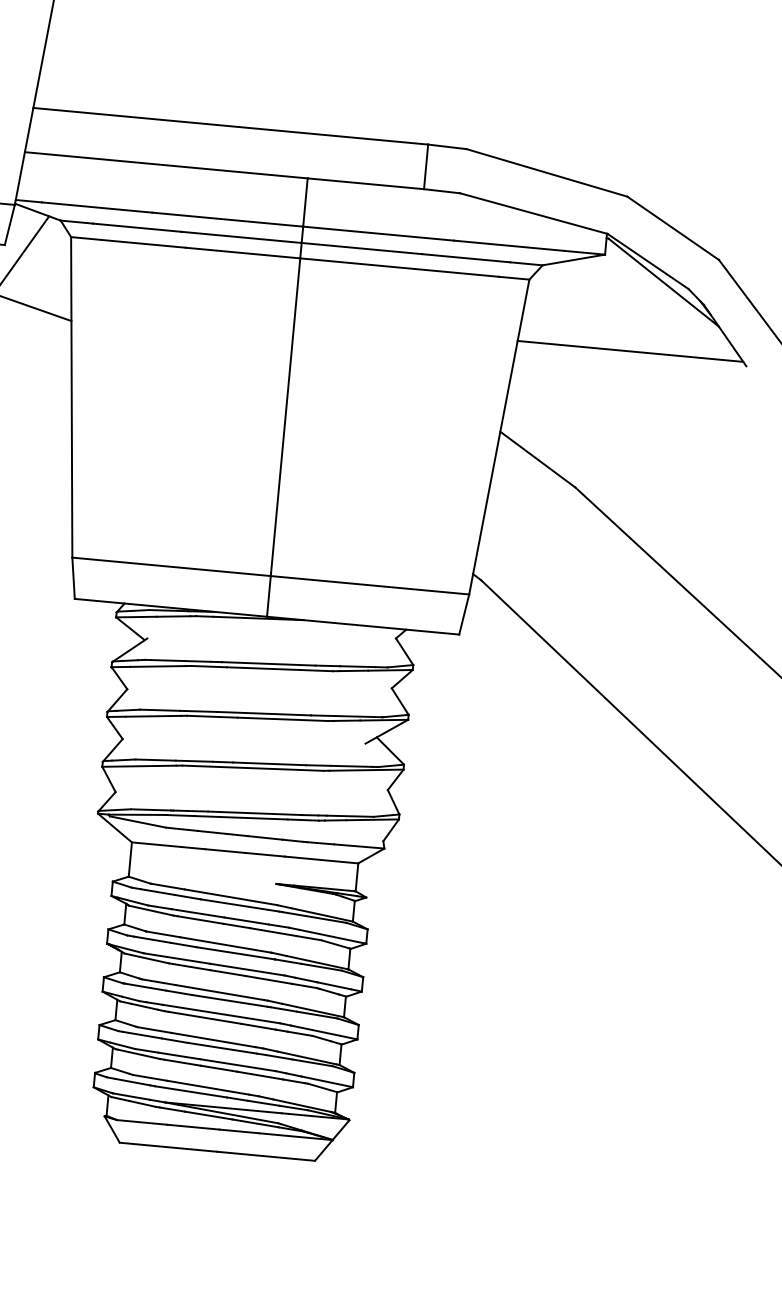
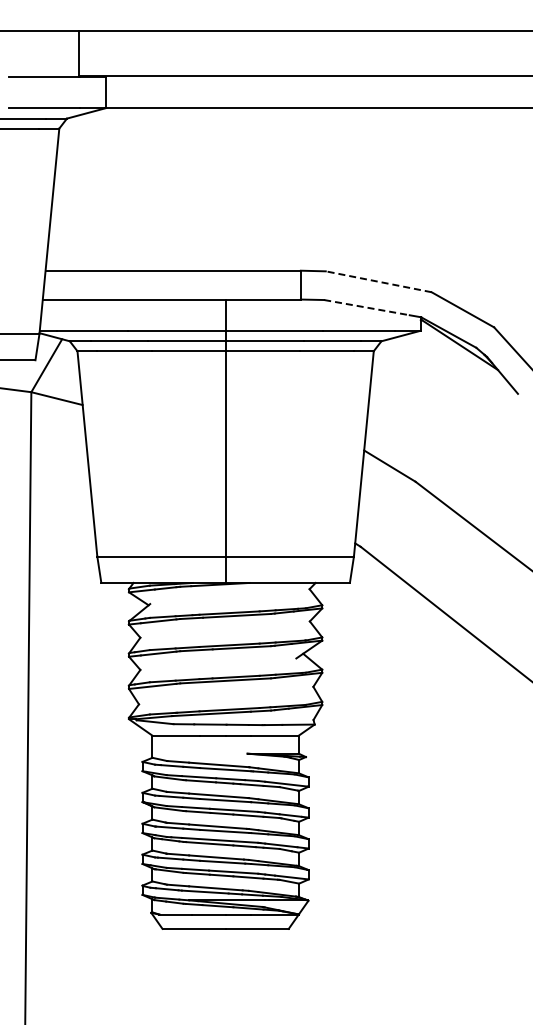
line: (546, 172) -> (378, 281), solid -> dashed
line: (525, 211) -> (367, 307), solid -> dashed
line: (629, 351) -> (442, 391), removed

